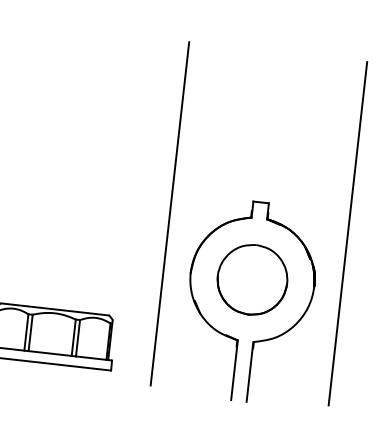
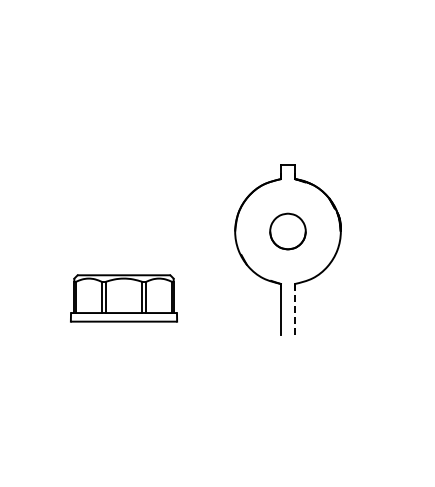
line: (169, 213) -> (211, 183), removed
line: (348, 233) -> (364, 183), removed
part: (251, 279) -> (287, 231), size x0.6
line: (249, 371) -> (294, 309), solid -> dashed

